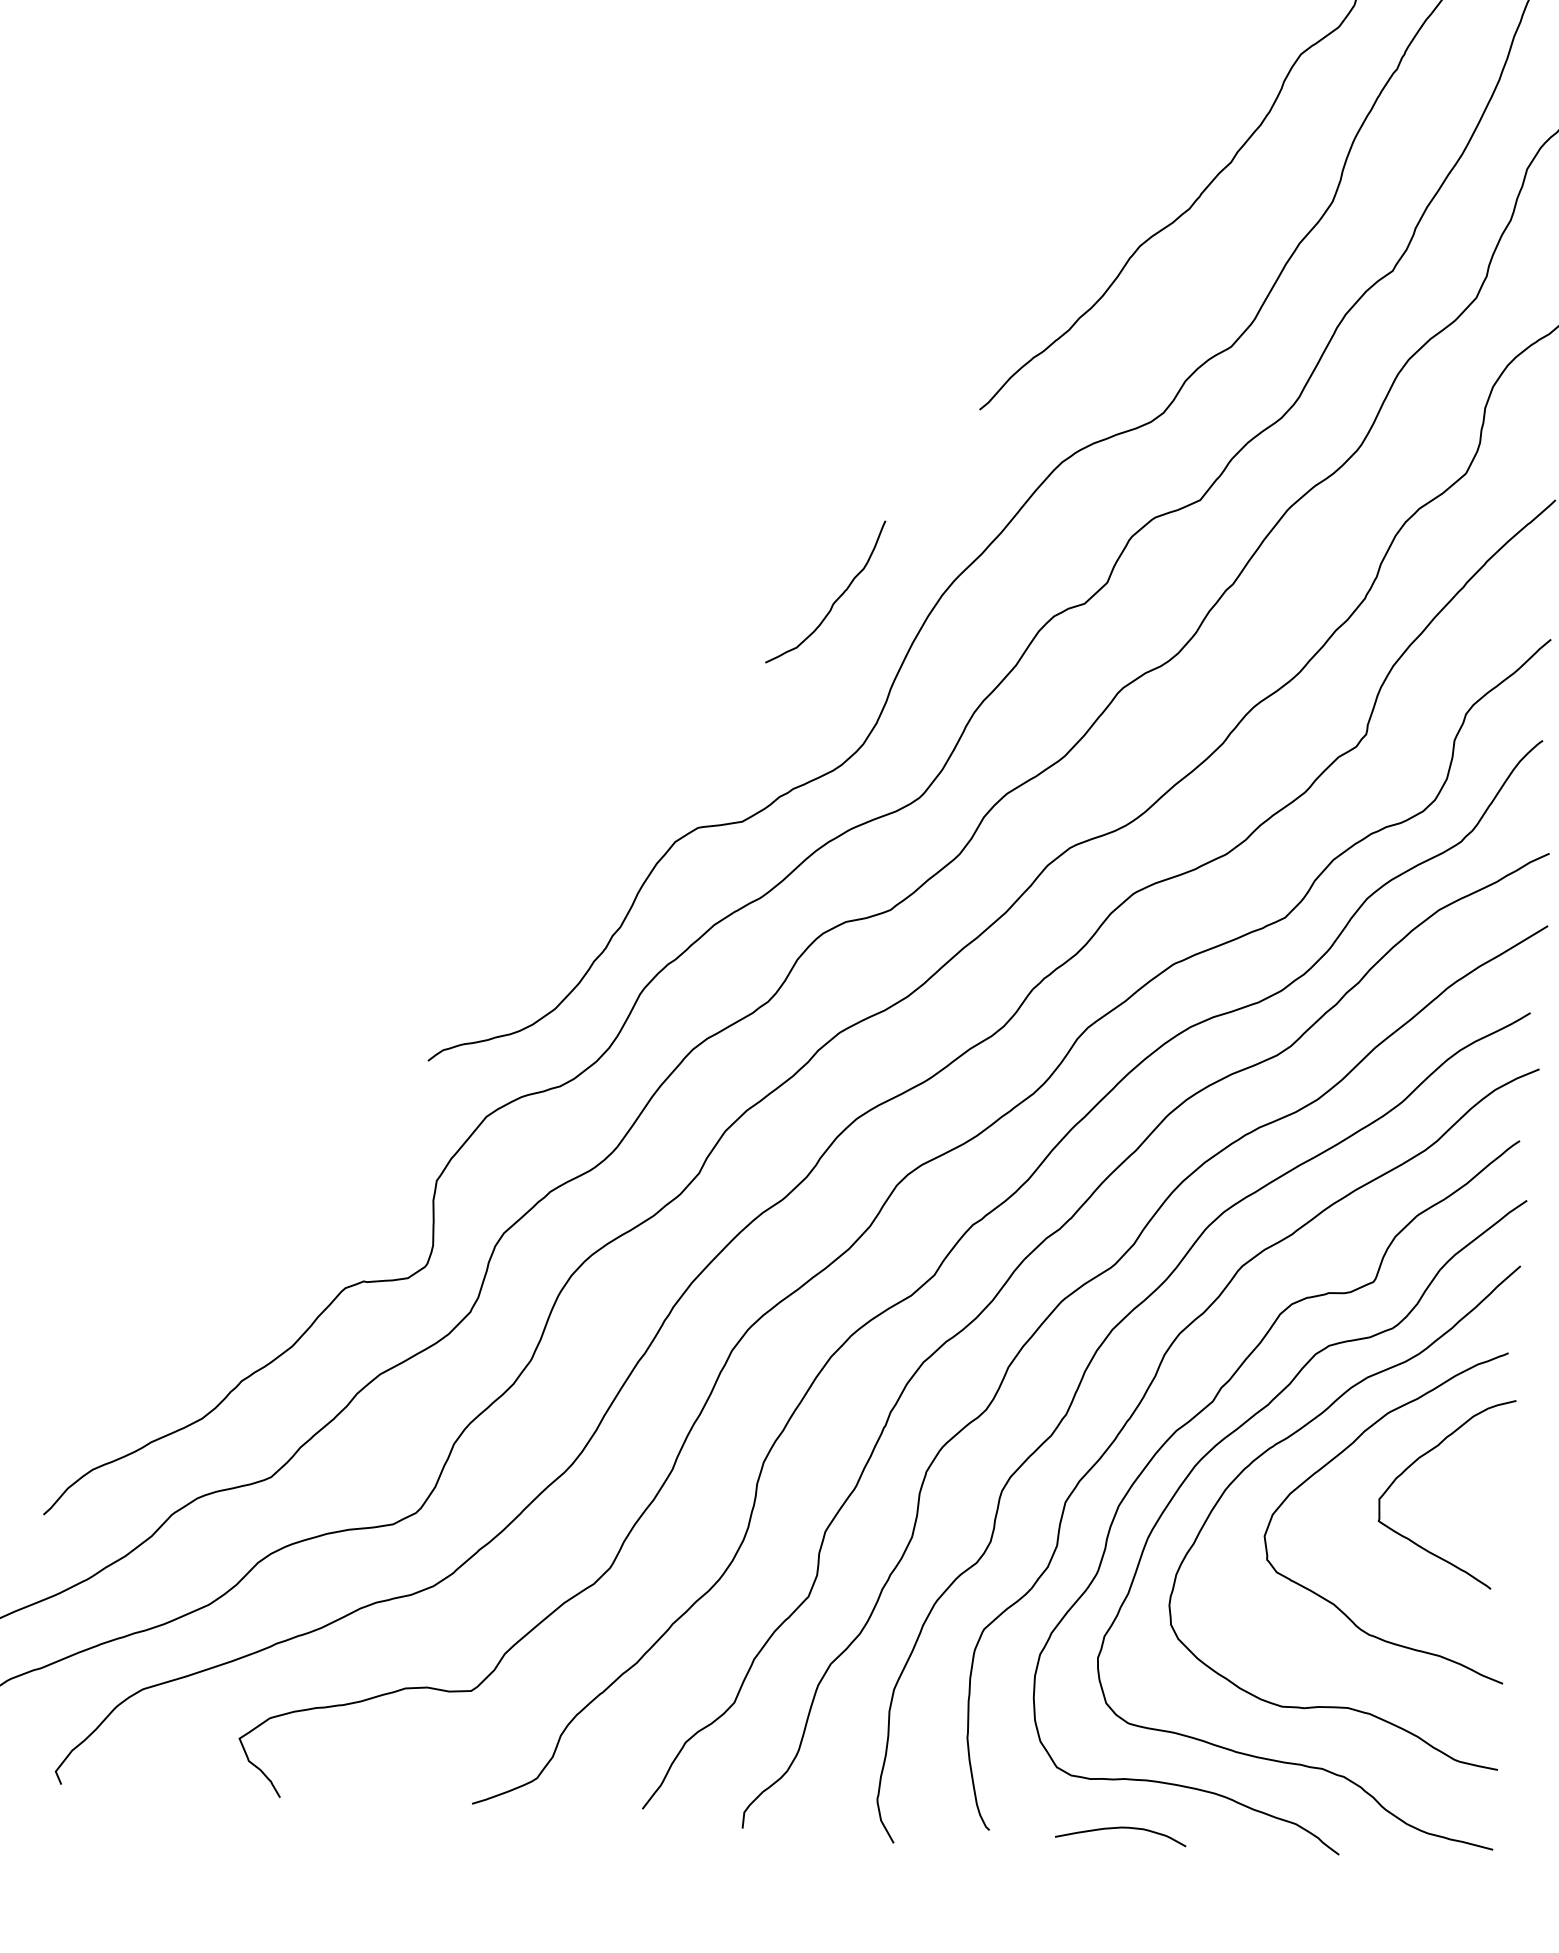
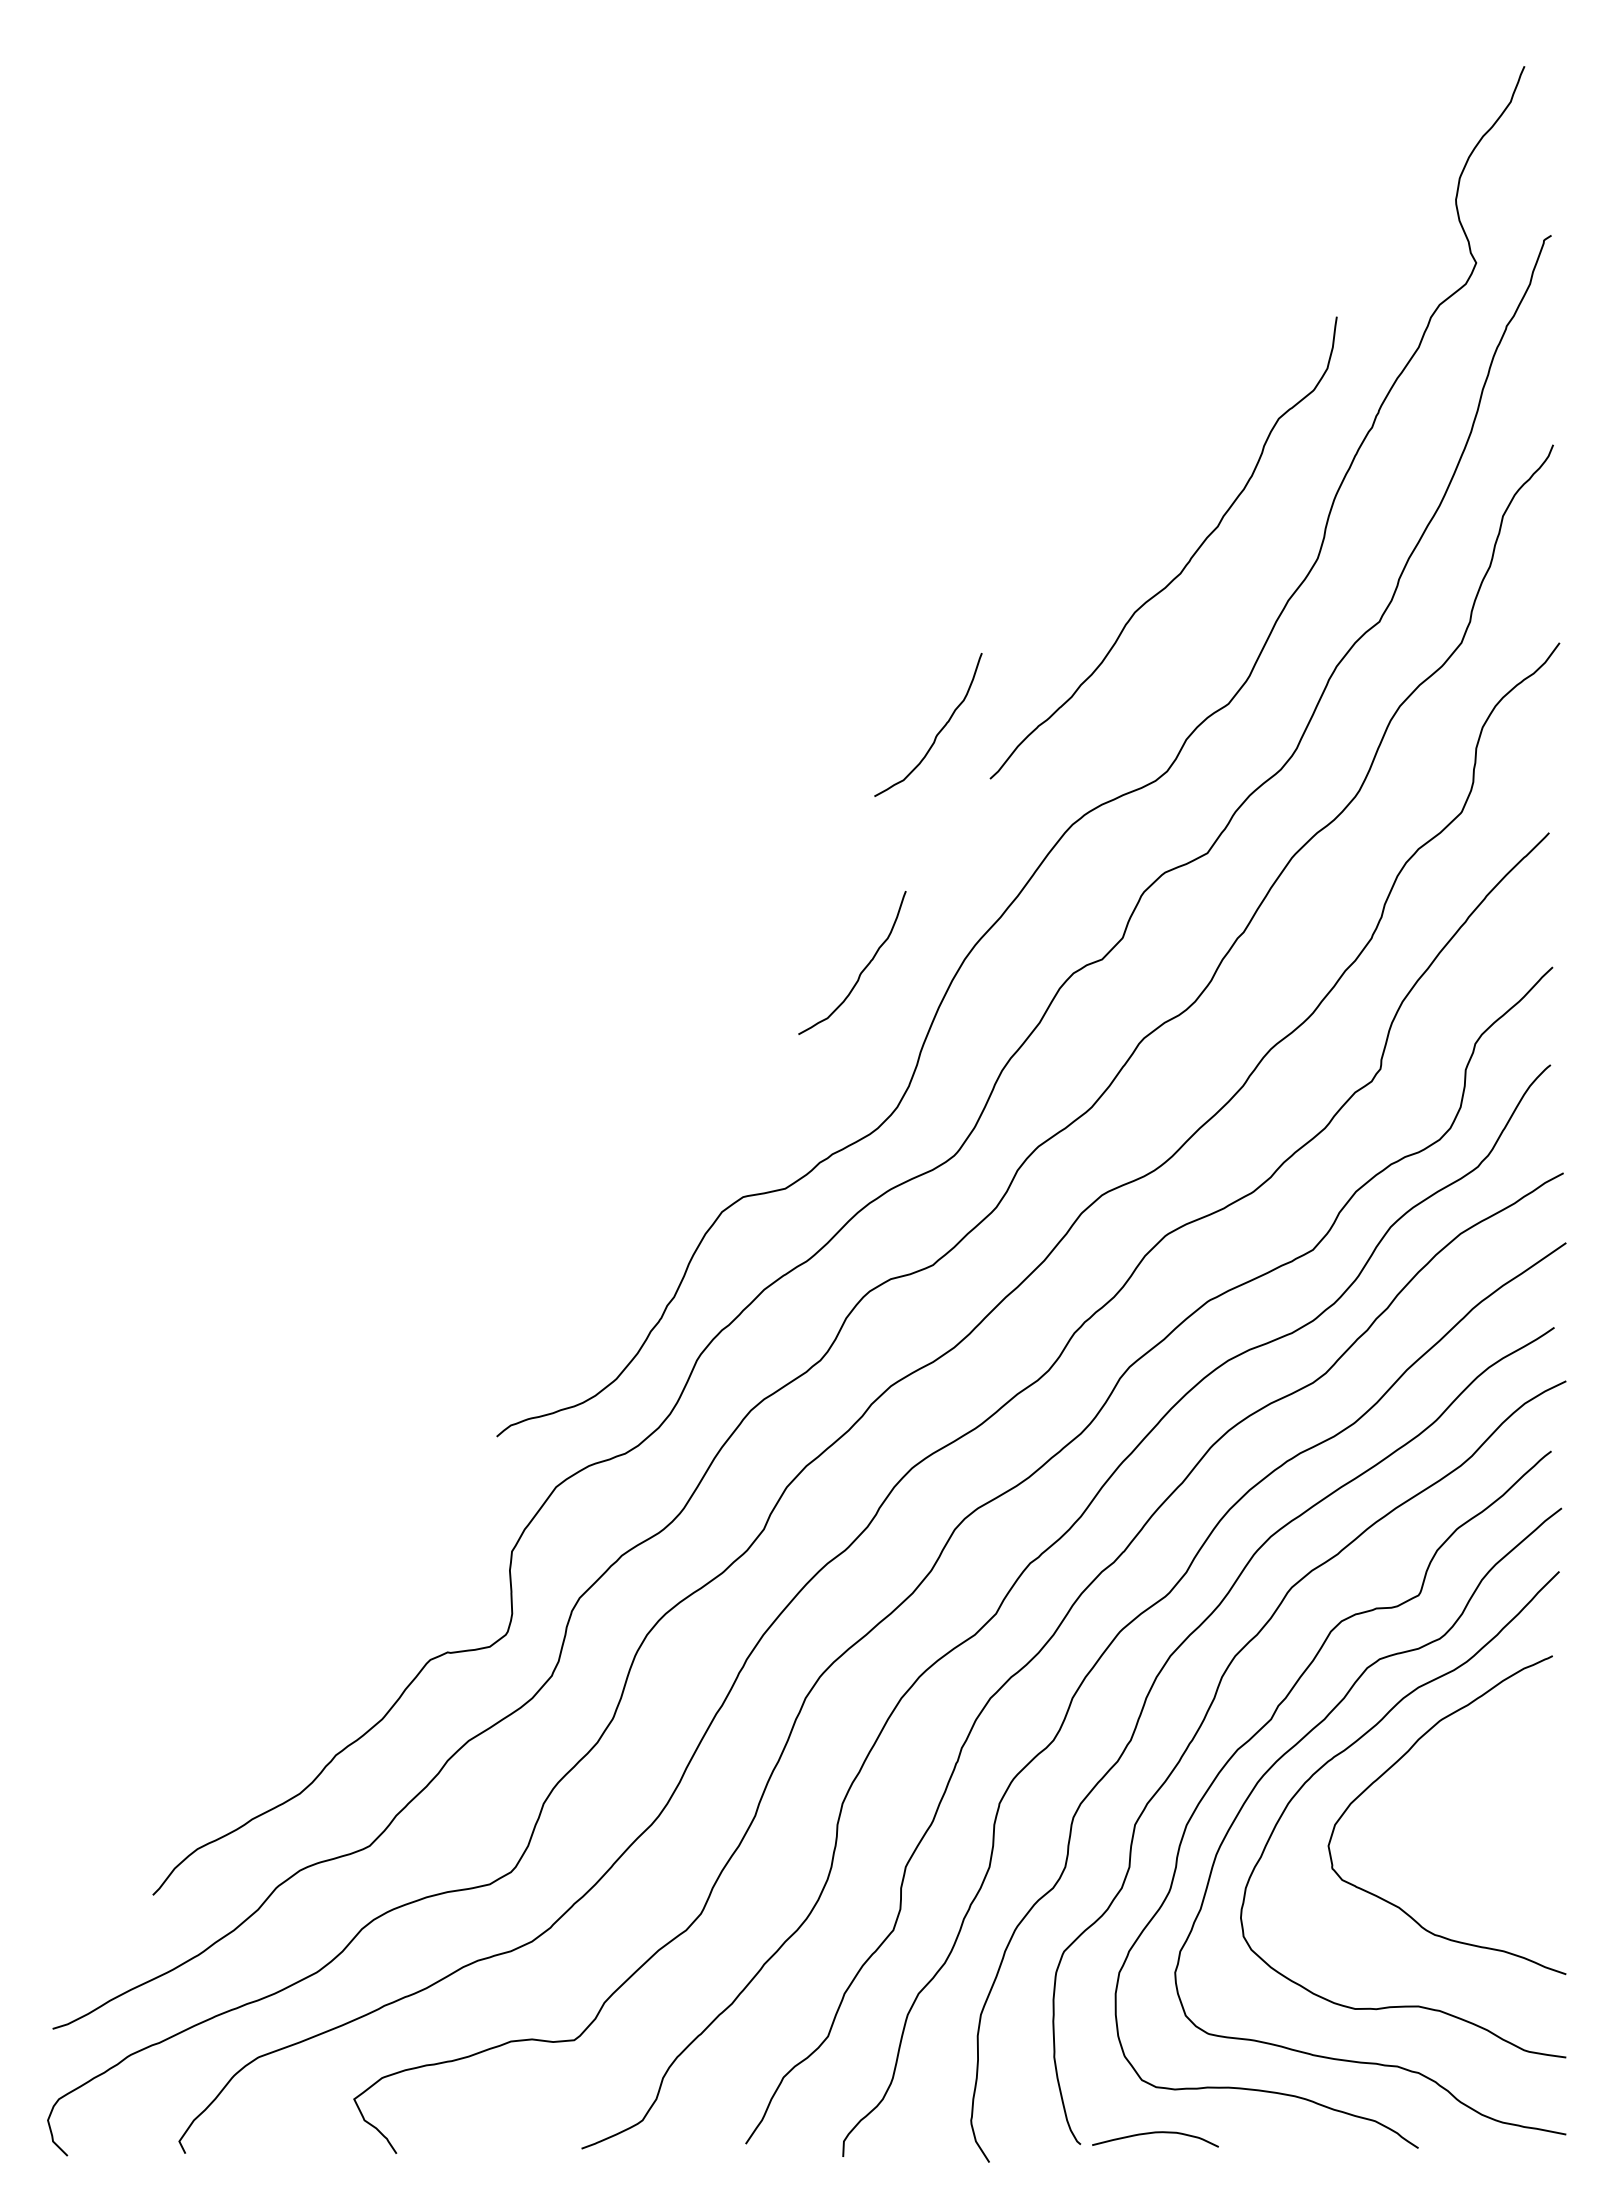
curve: (930, 356) -> (939, 730), added
curve: (1423, 1456) -> (1476, 1760), removed
curve: (1121, 1828) -> (1155, 2133), moved

